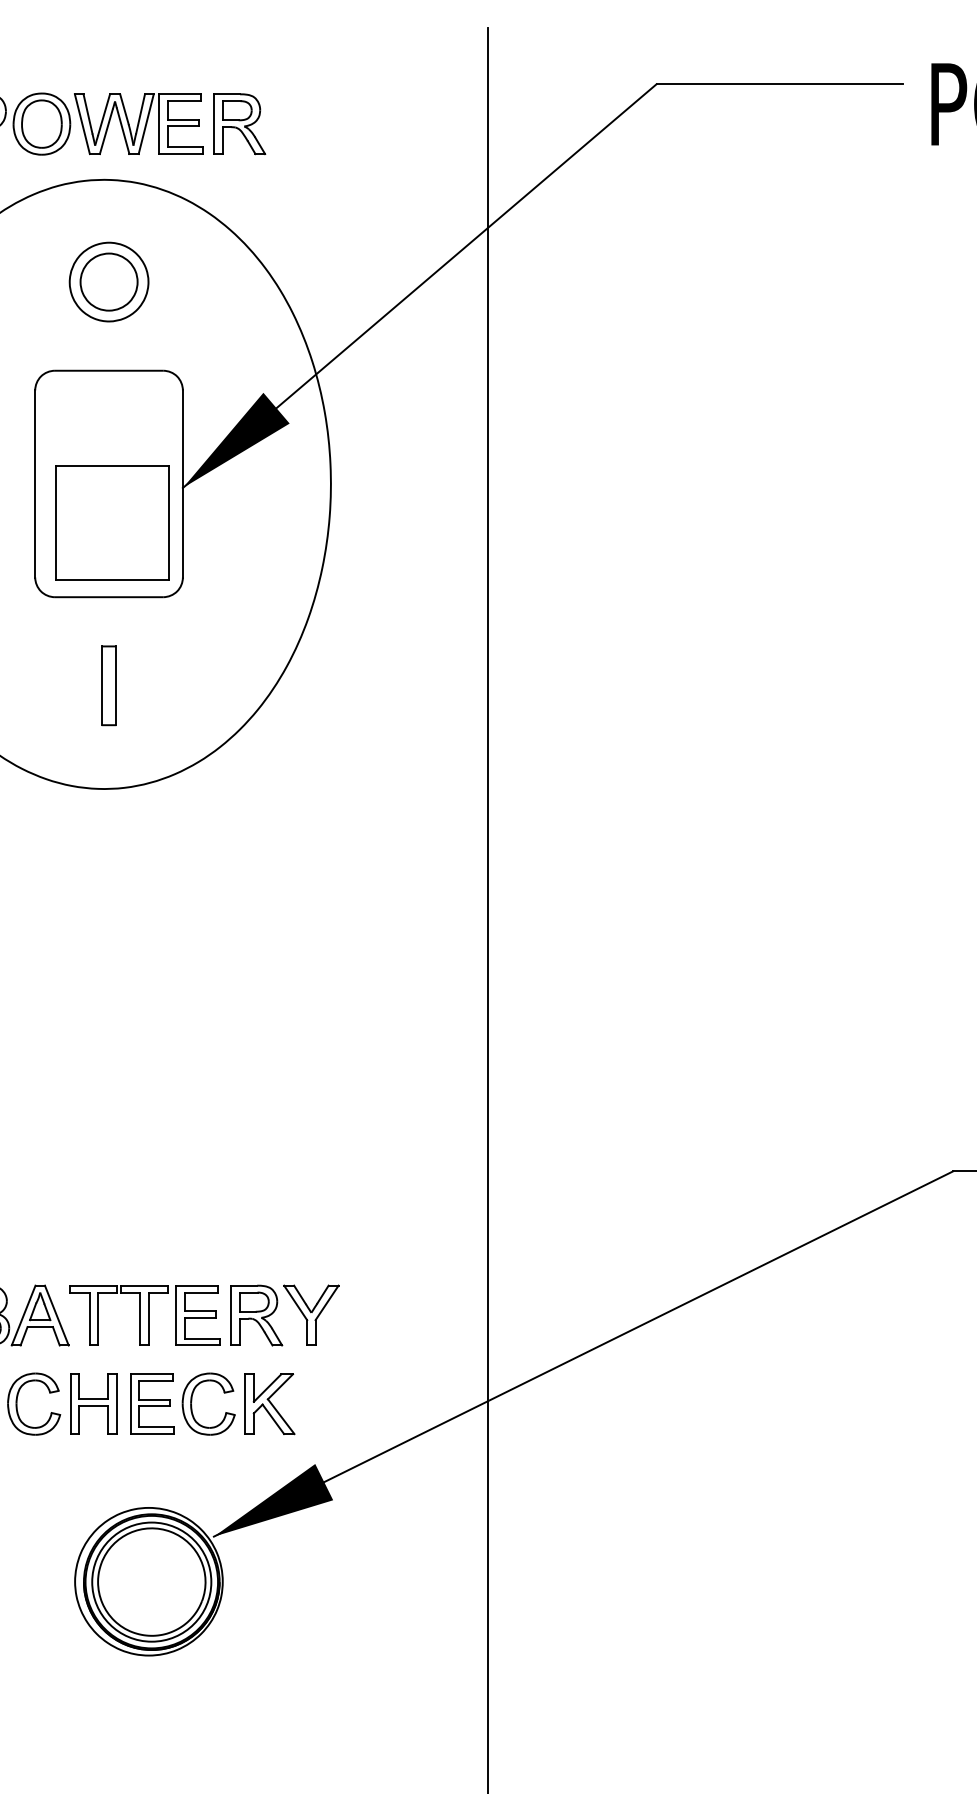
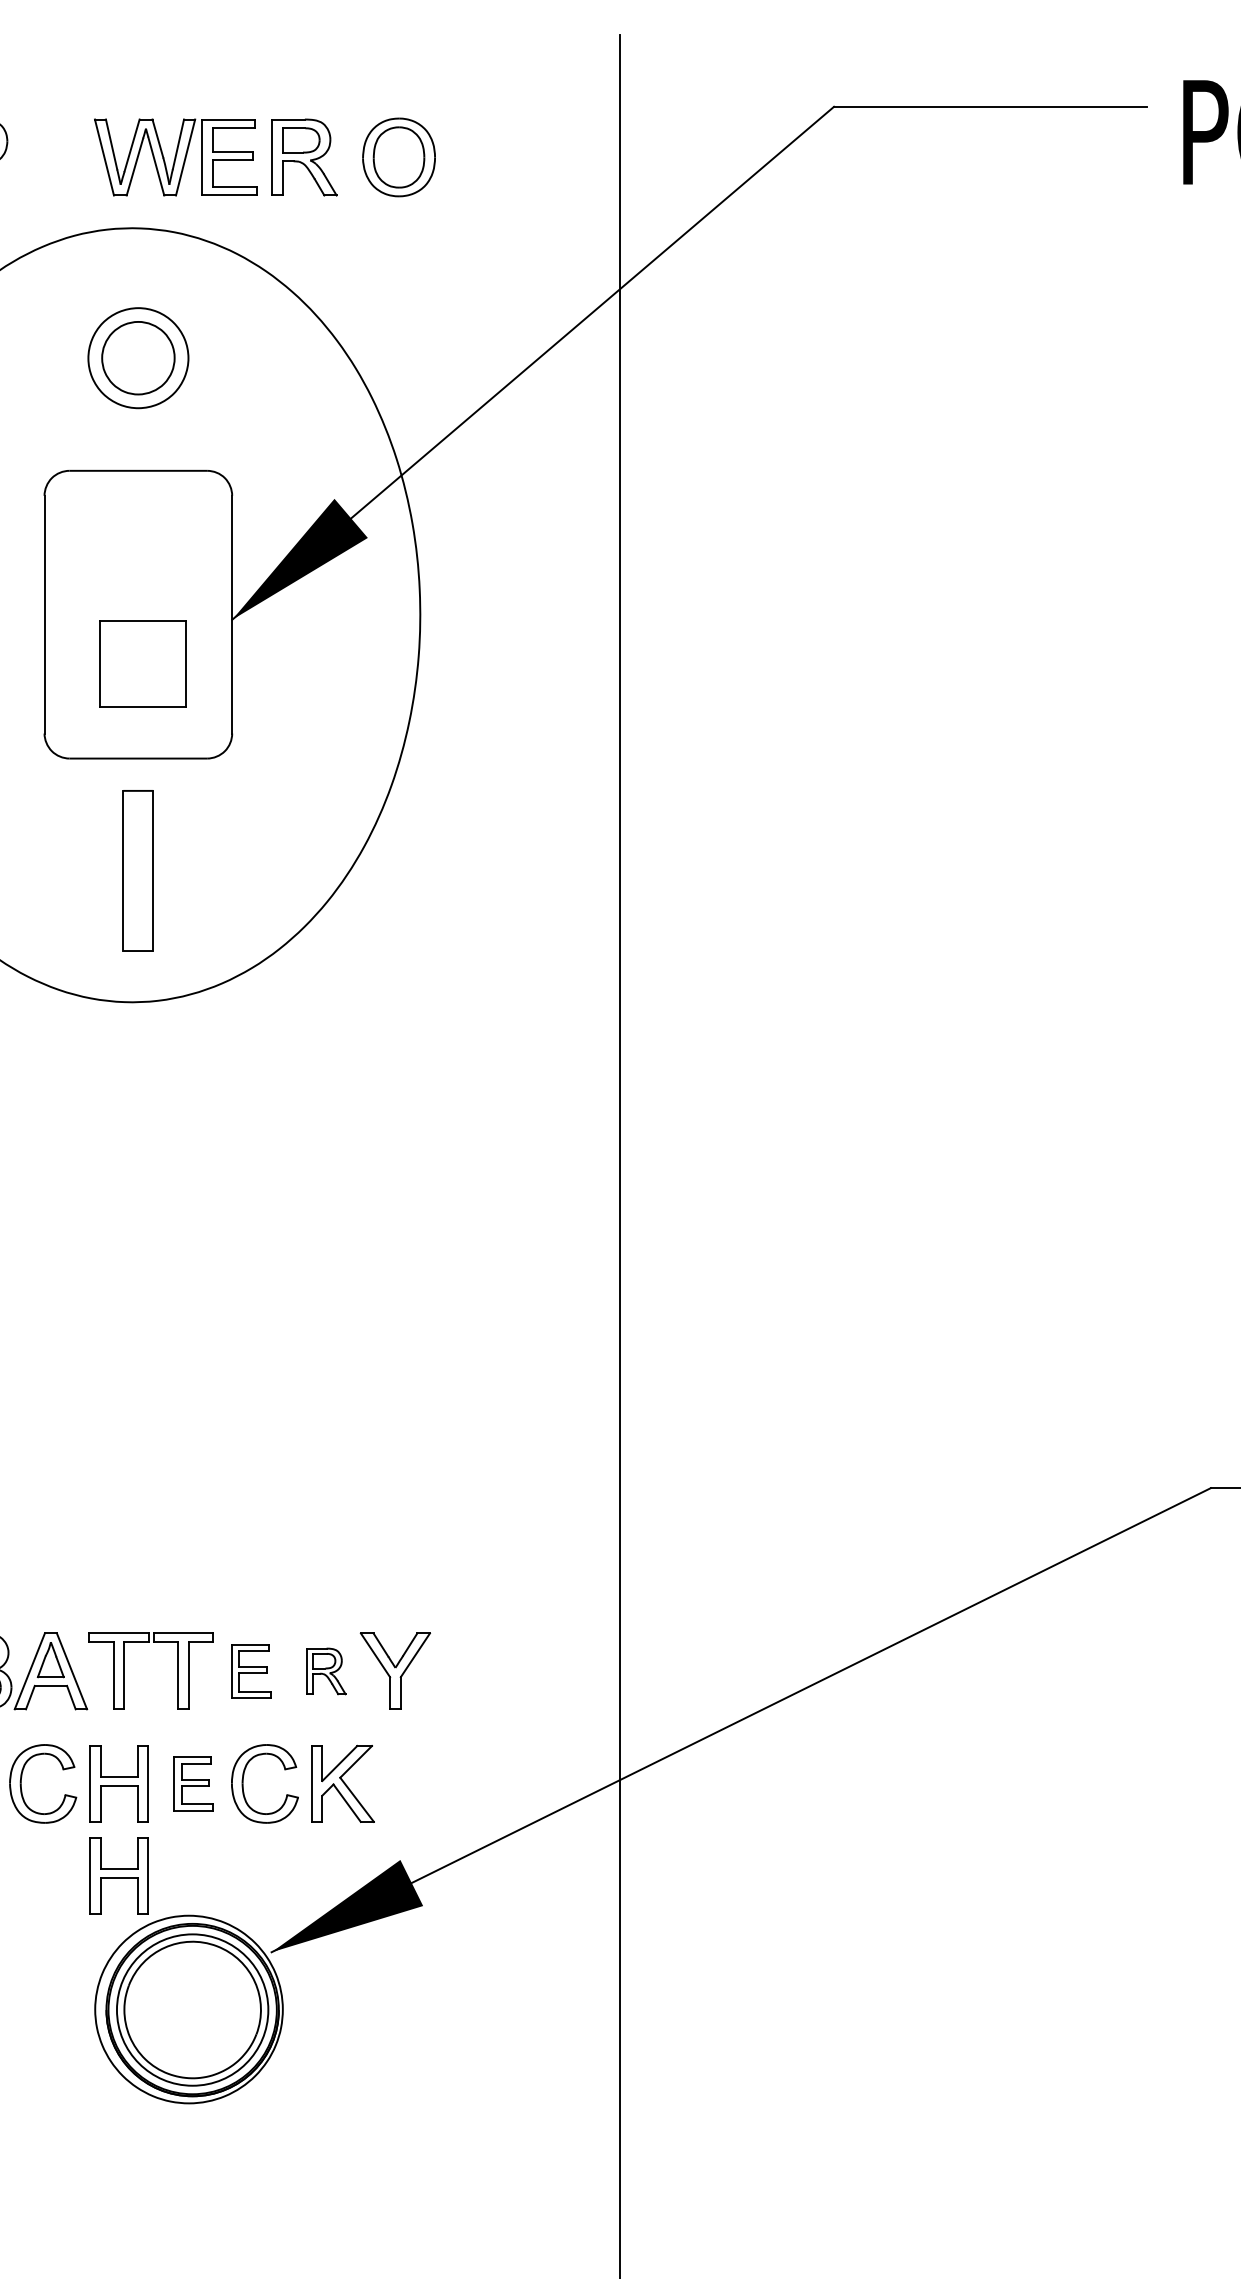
part: (41, 124) -> (398, 157), moved
part: (112, 522) -> (142, 663), size x0.6
part: (109, 686) -> (138, 871), size x1.6
part: (198, 1314) -> (251, 1670), size x0.7
part: (257, 1315) -> (326, 1671), size x0.6
part: (152, 1403) -> (193, 1783), size x0.7
part: (93, 1476) -> (118, 1875), added

